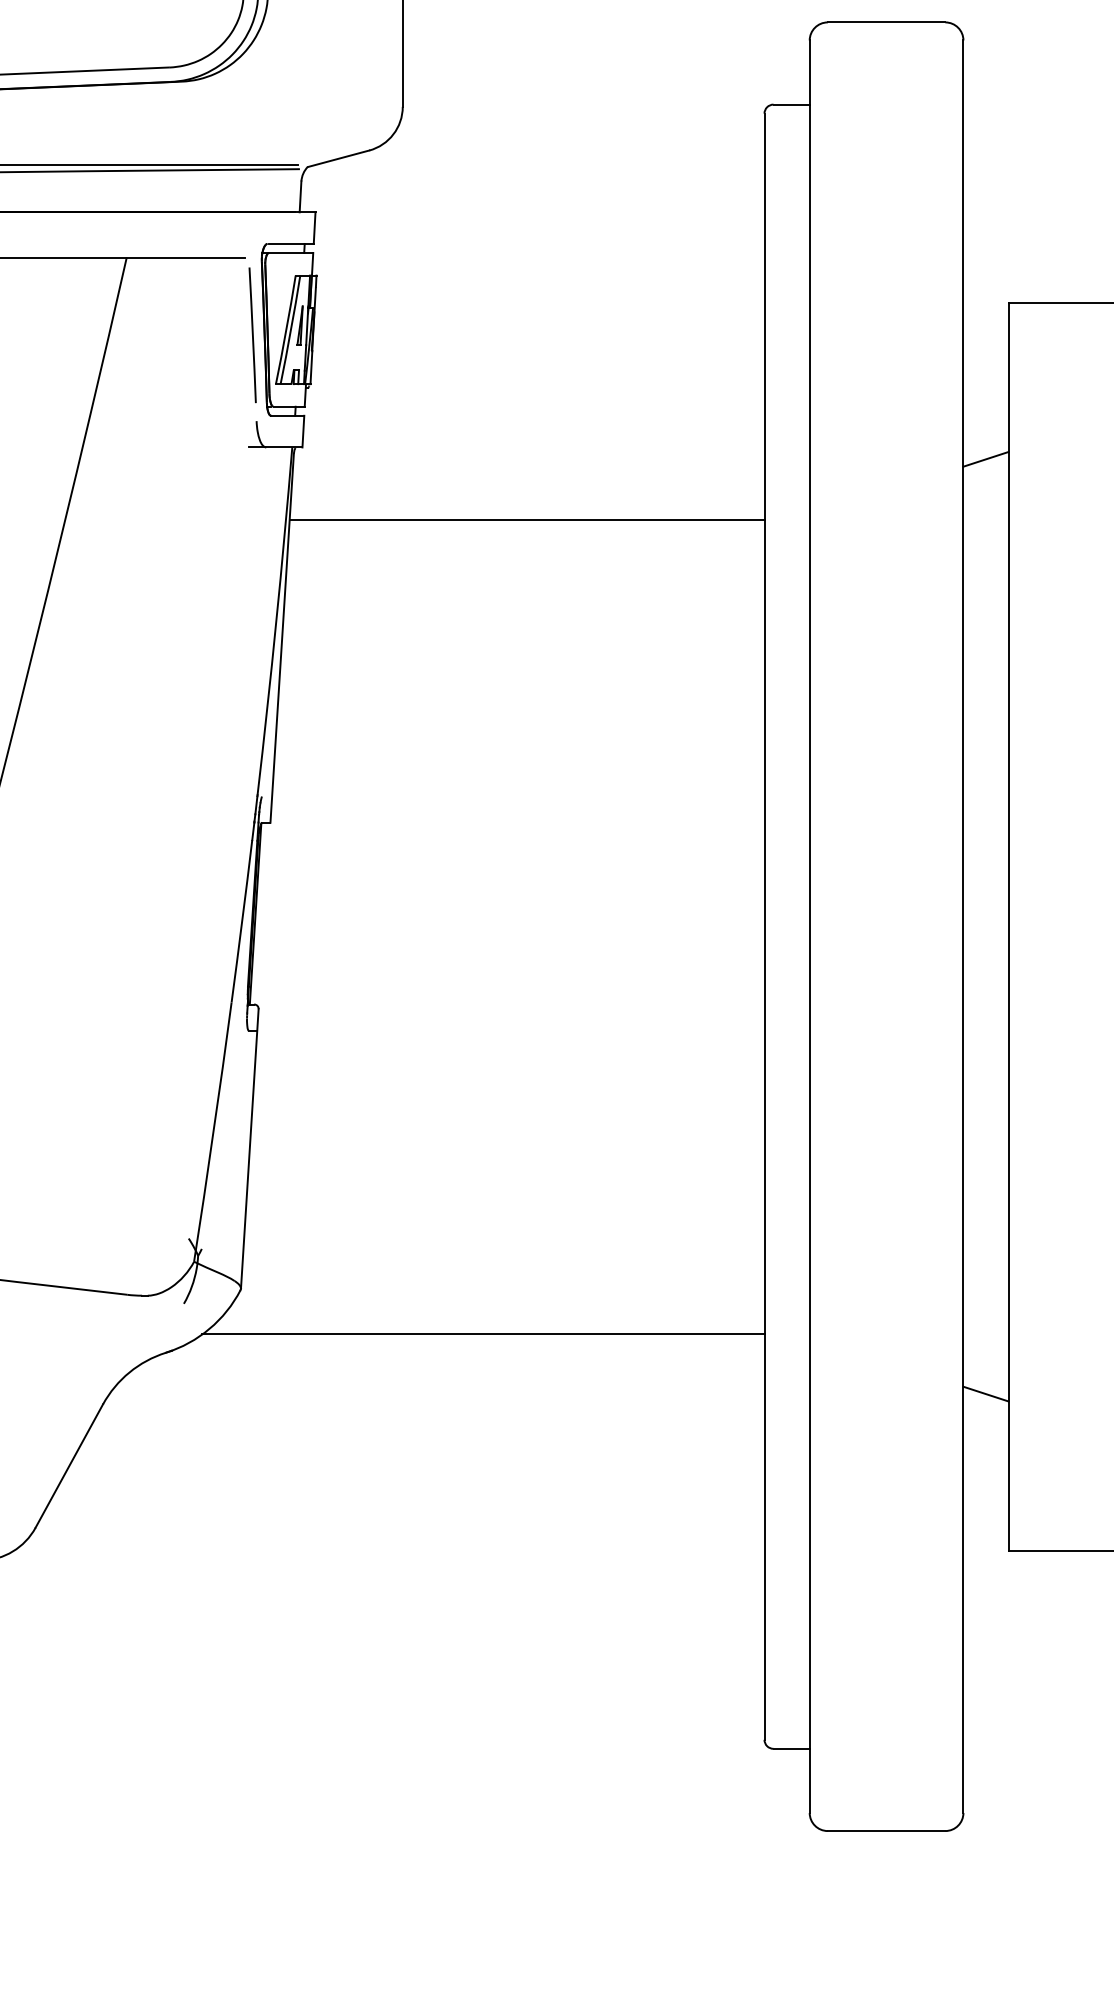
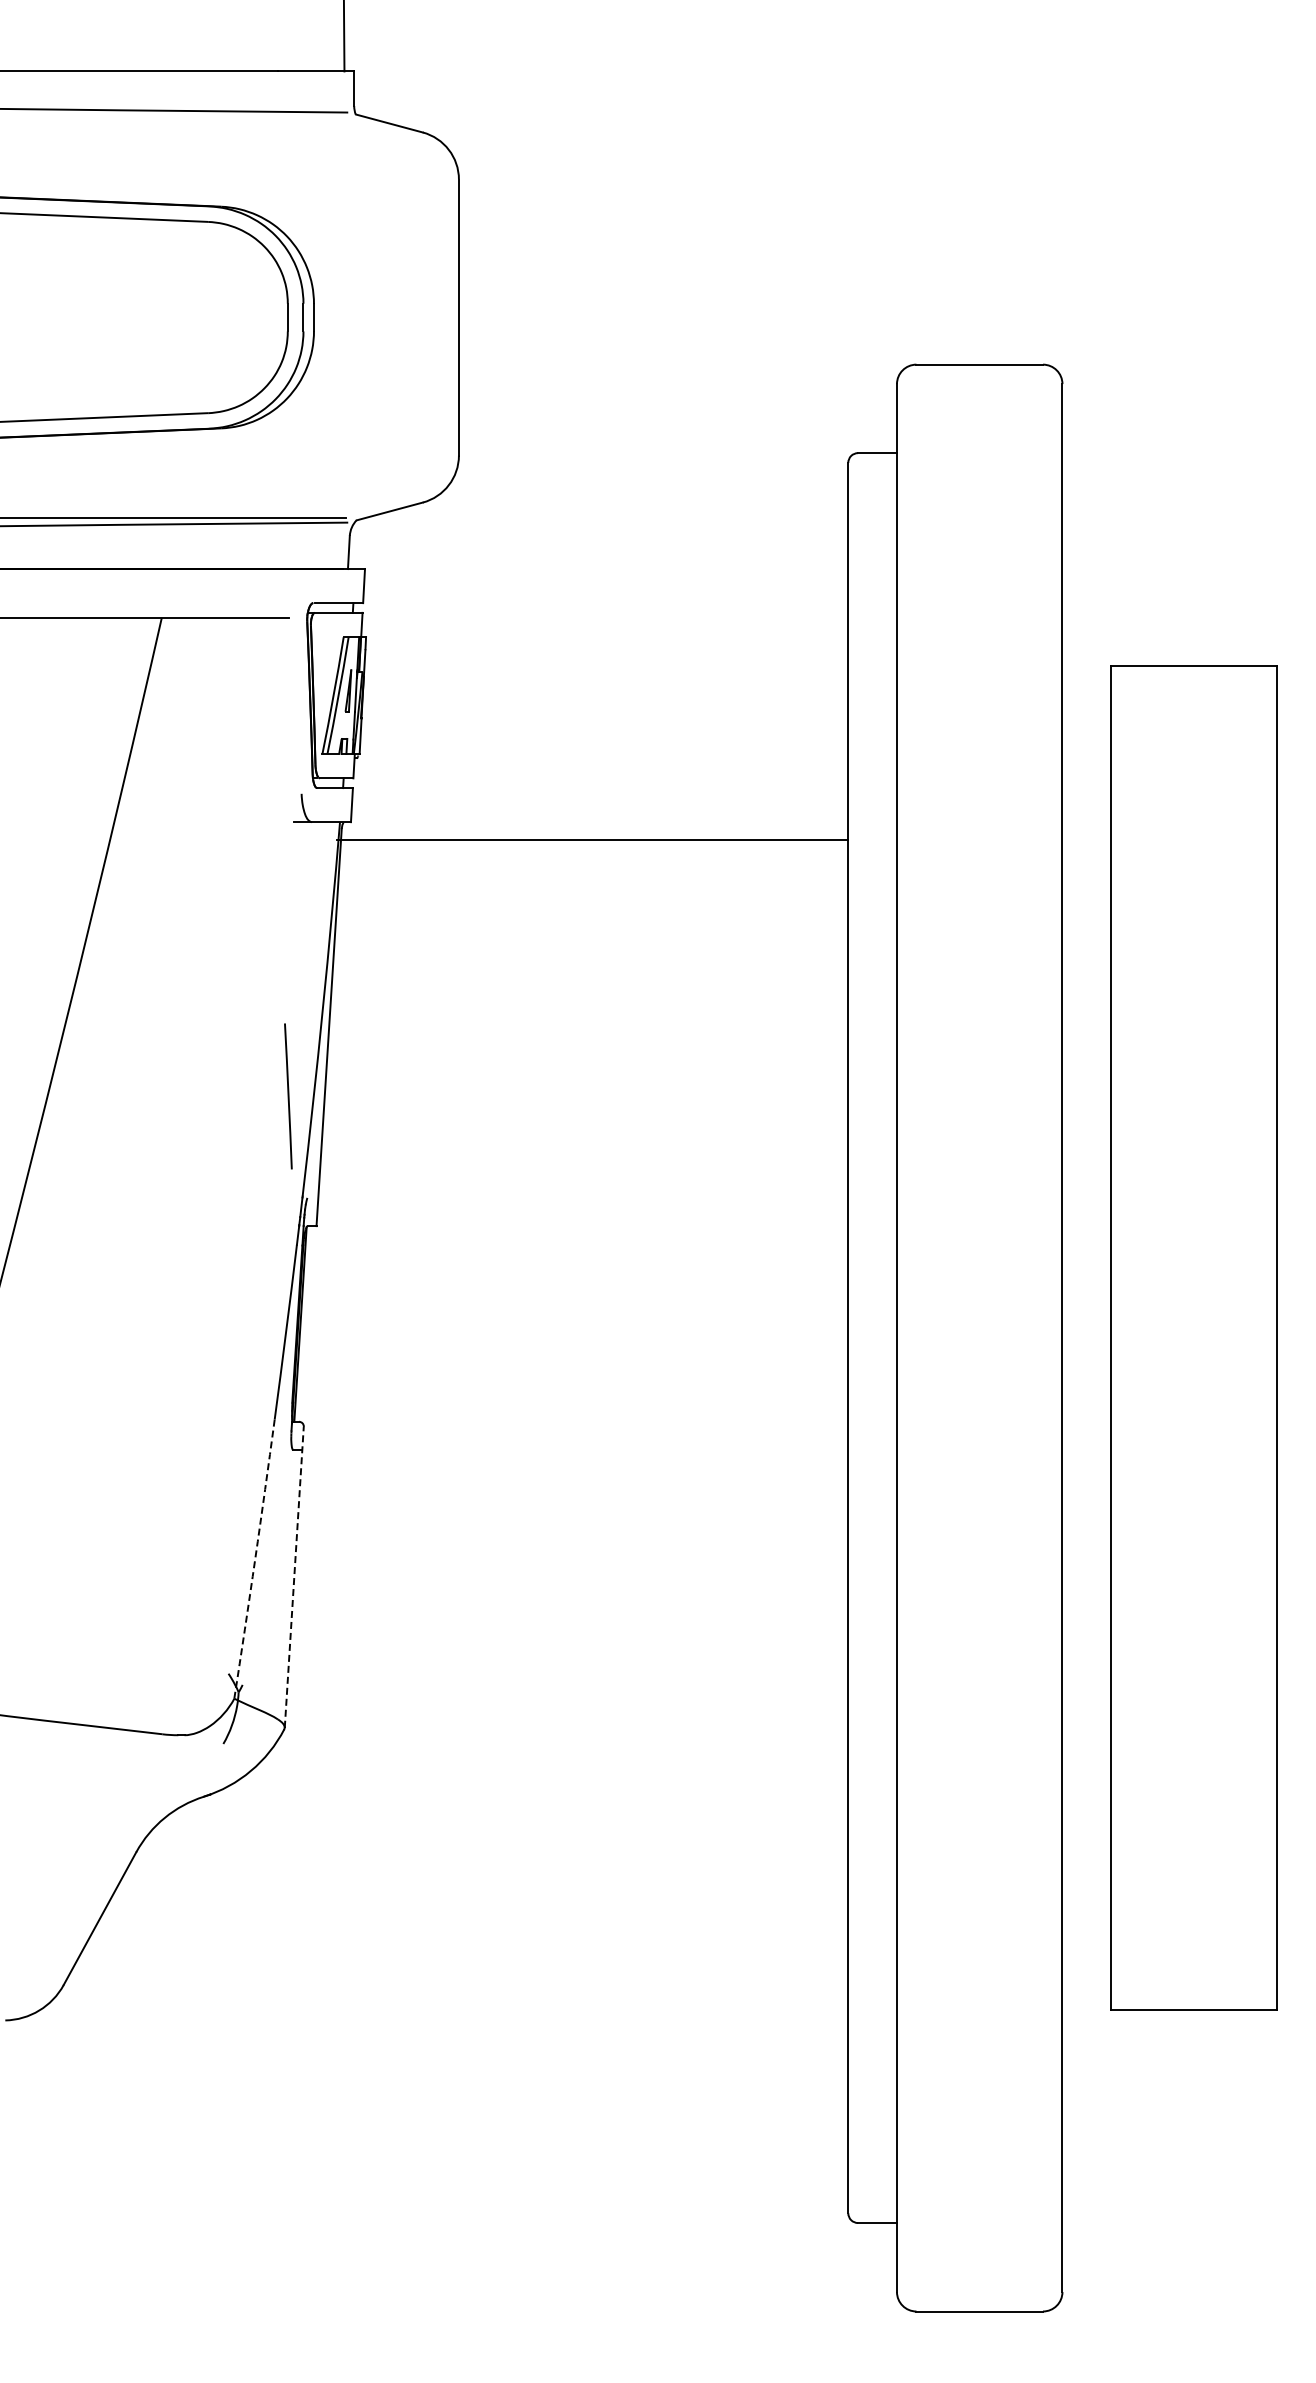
line: (252, 335) -> (288, 1096), moved
line: (985, 458) -> (1086, 834), removed
line: (526, 520) -> (592, 840), moved
arc: (213, 1132) -> (255, 1559), solid -> dashed
line: (250, 1149) -> (294, 1577), solid -> dashed
line: (483, 1334) -> (545, 1776), removed
line: (985, 1394) -> (1086, 1841), removed

